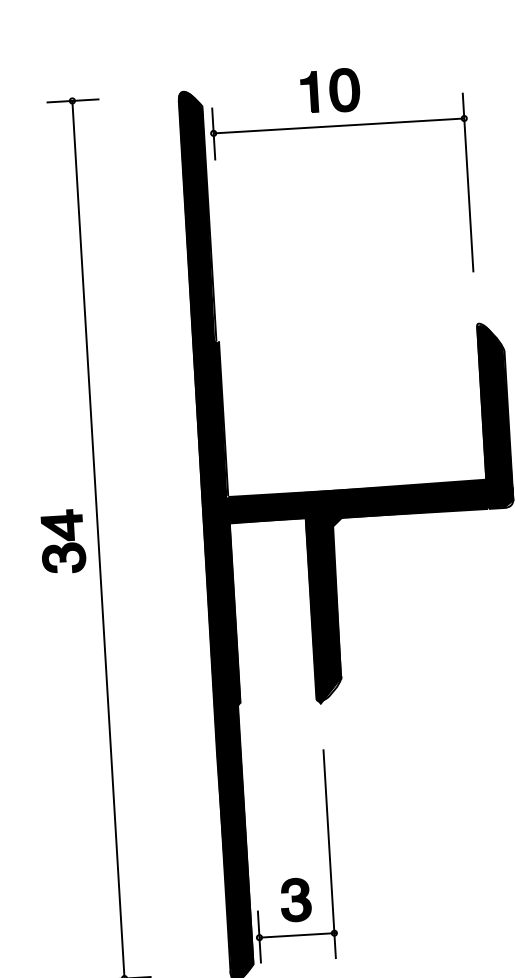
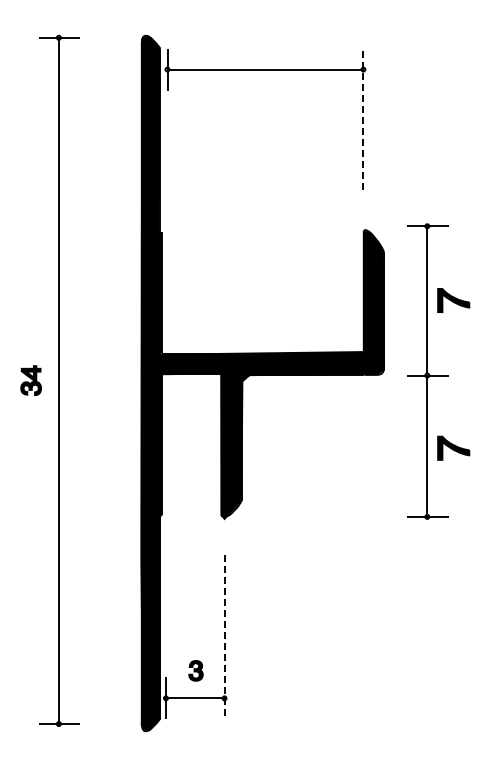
part: (330, 90) -> (260, 41), removed
line: (468, 182) -> (363, 119), solid -> dashed
part: (62, 541) -> (30, 380), size x0.6
line: (329, 854) -> (224, 636), solid -> dashed
part: (295, 899) -> (195, 670), size x0.6

